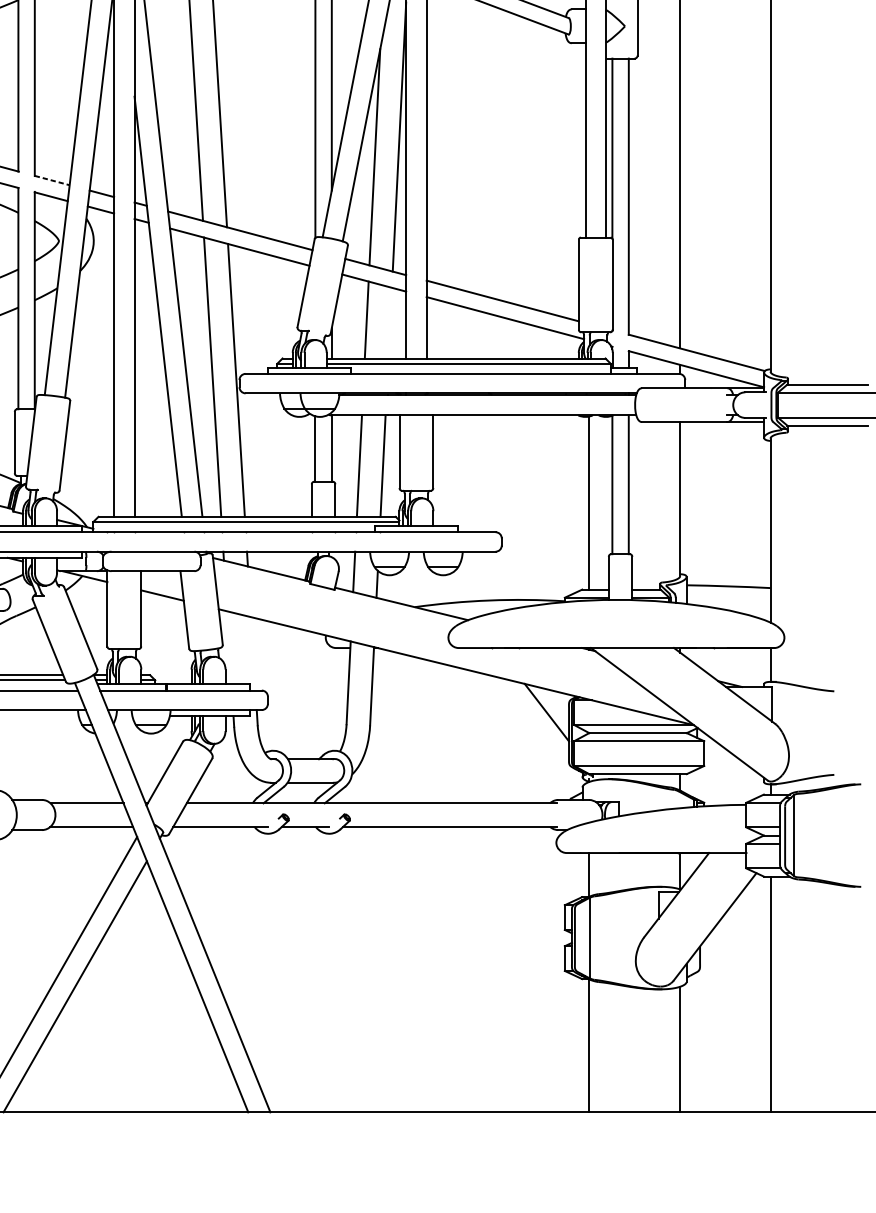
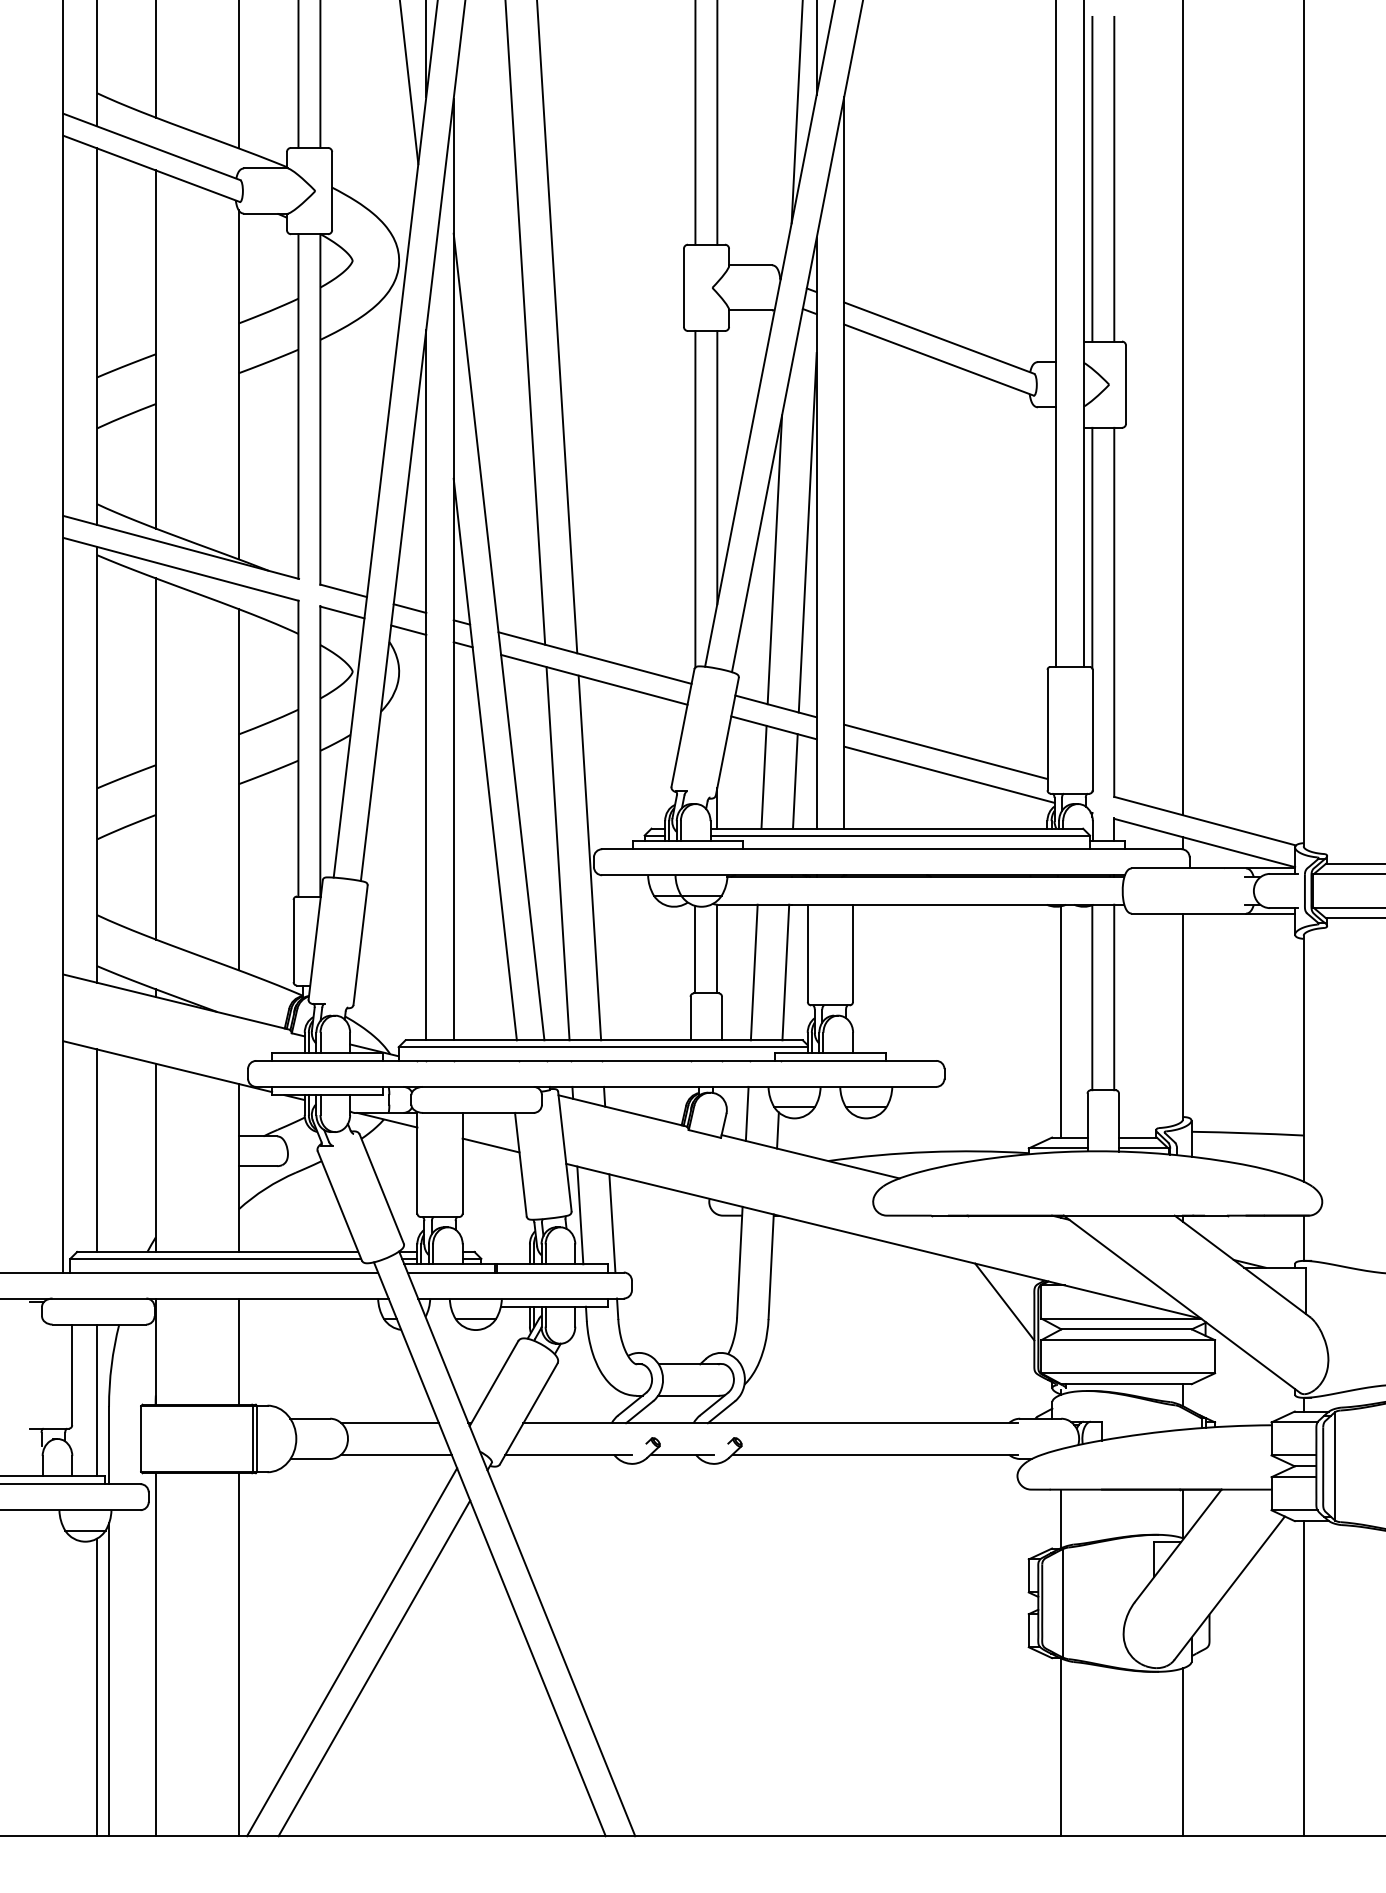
line: (52, 180) -> (344, 590), dashed -> solid
line: (390, 323) -> (795, 781), added
line: (229, 647) -> (580, 1215), added
line: (253, 653) -> (612, 1223), added

